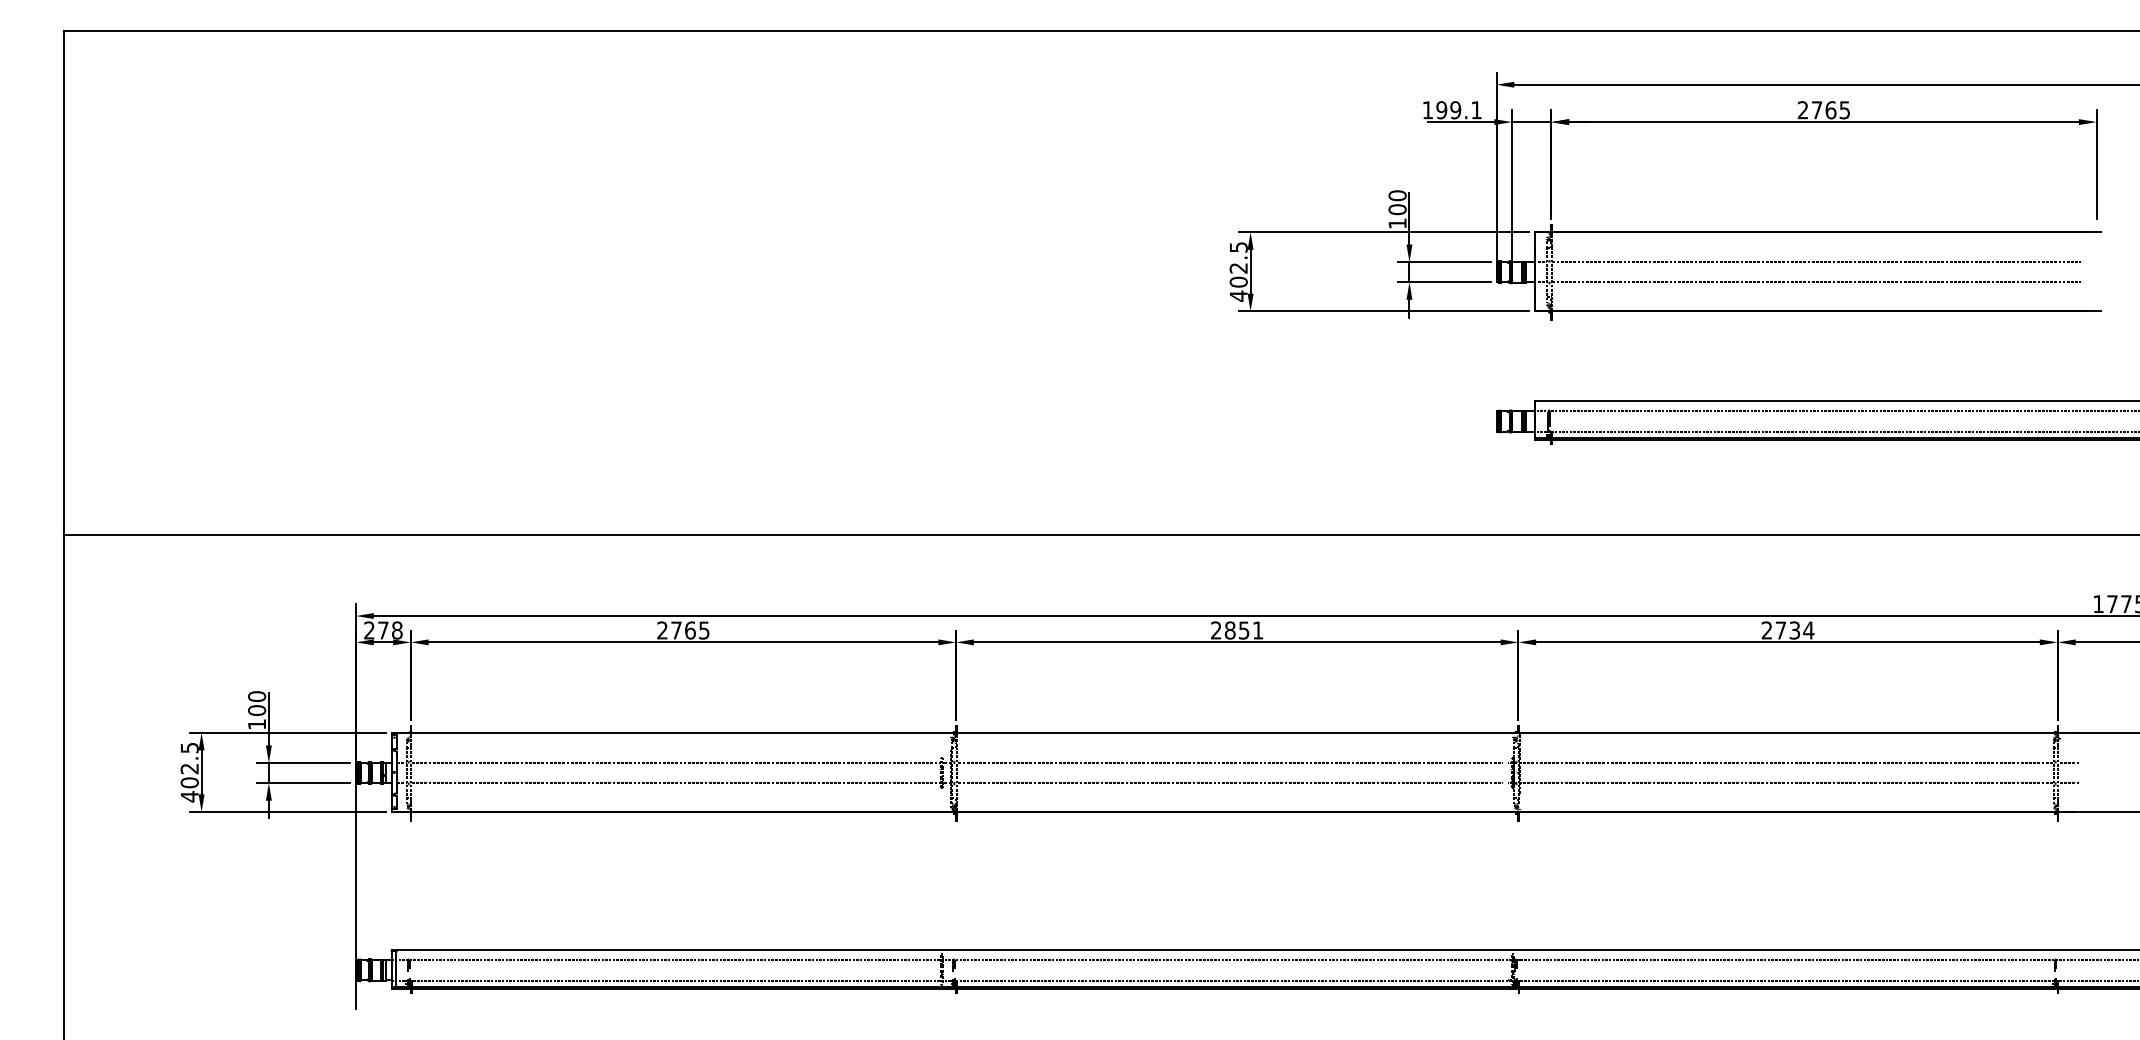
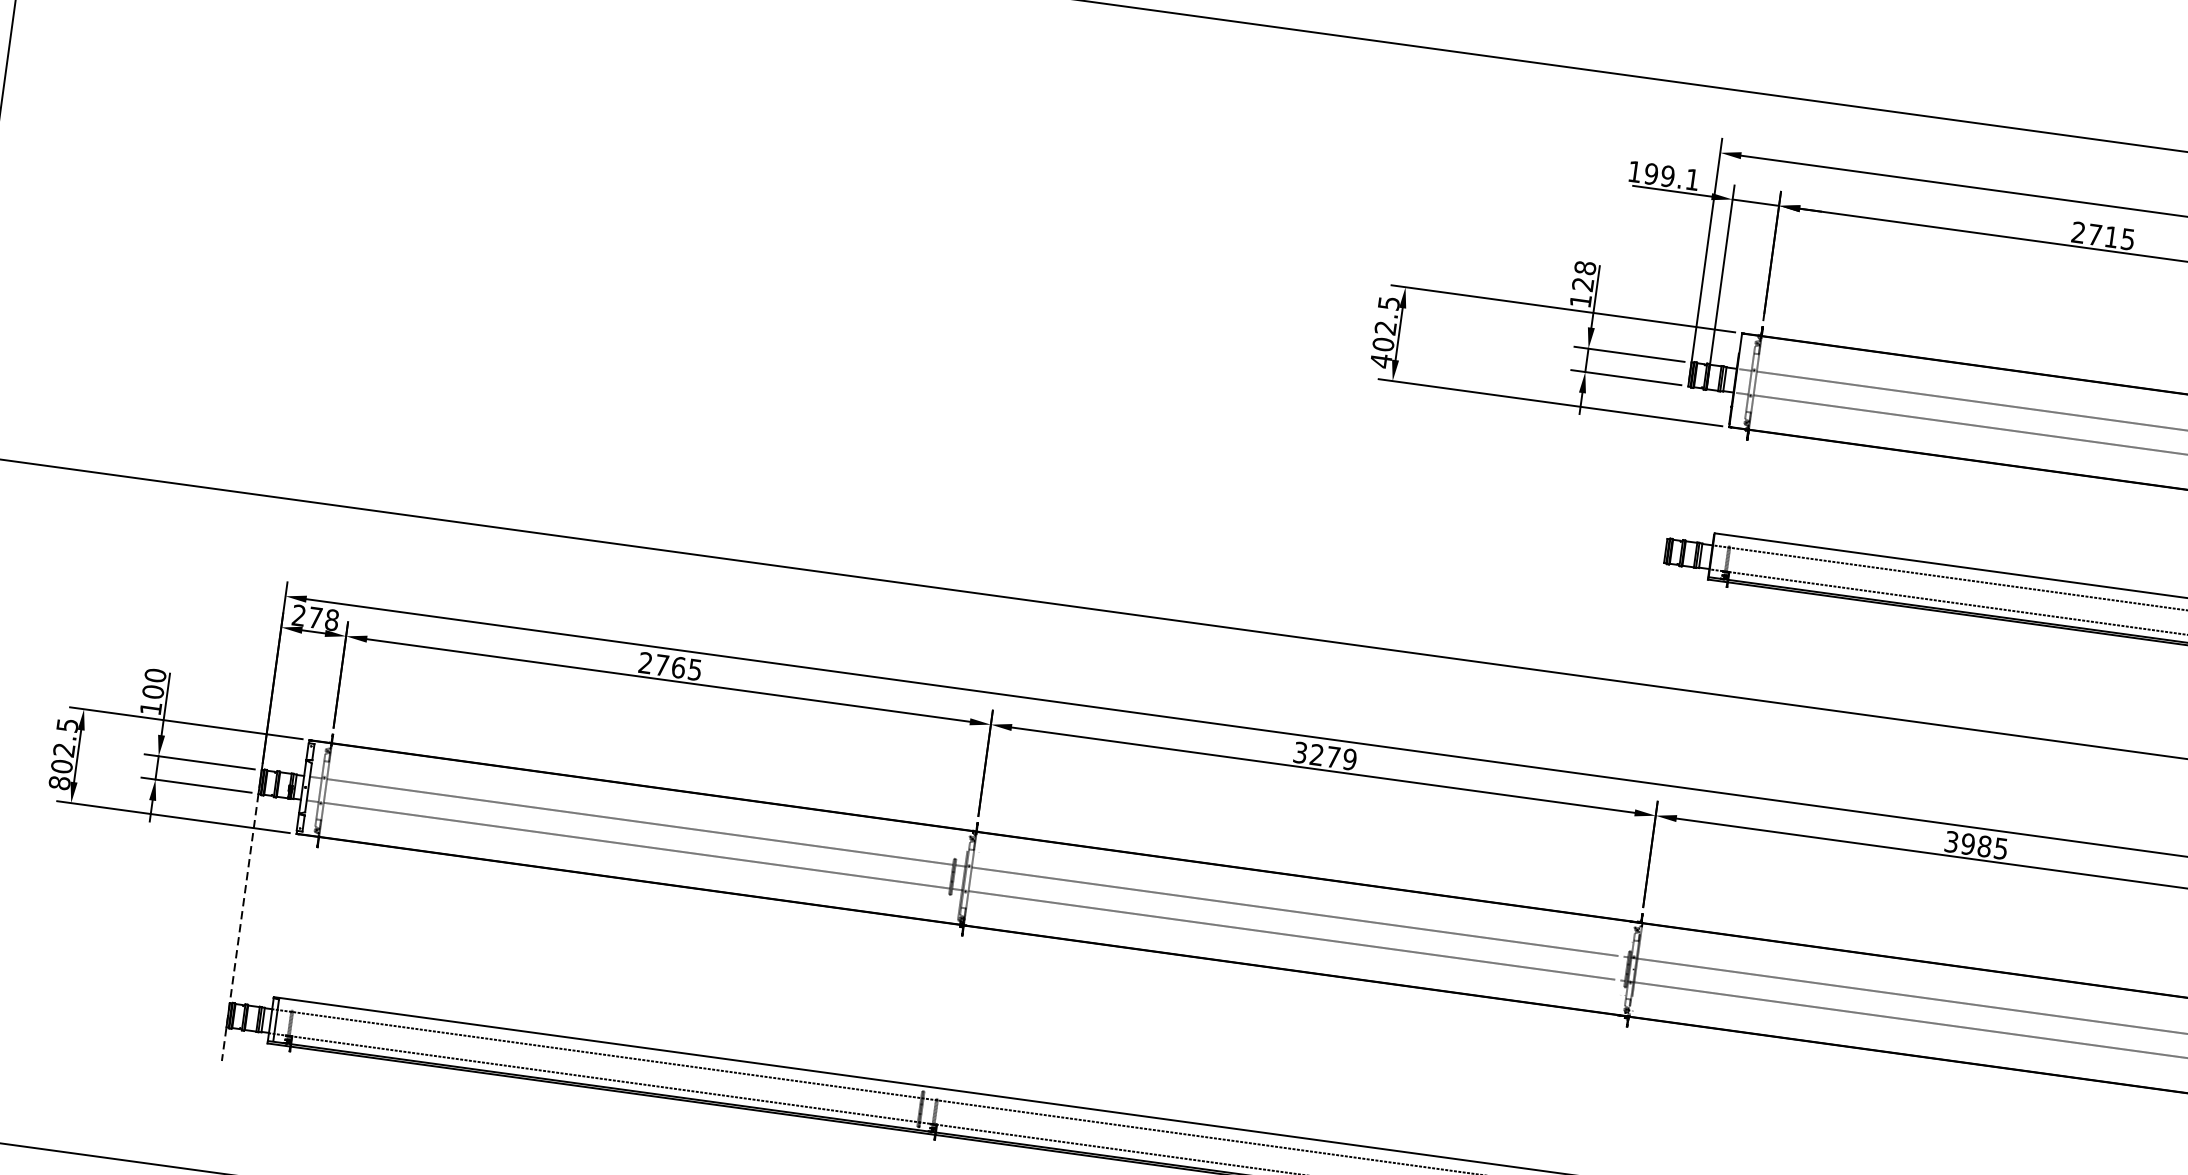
text: (1830, 110) -> (2110, 237), 2765 -> 2715
text: (1397, 202) -> (1584, 276), 100 -> 128
text: (1237, 630) -> (1325, 756), 2851 -> 3279
text: (1787, 630) -> (1975, 845), 2734 -> 3985
text: (189, 796) -> (59, 782), 402.5 -> 802.5
line: (356, 896) -> (240, 928), solid -> dashed

